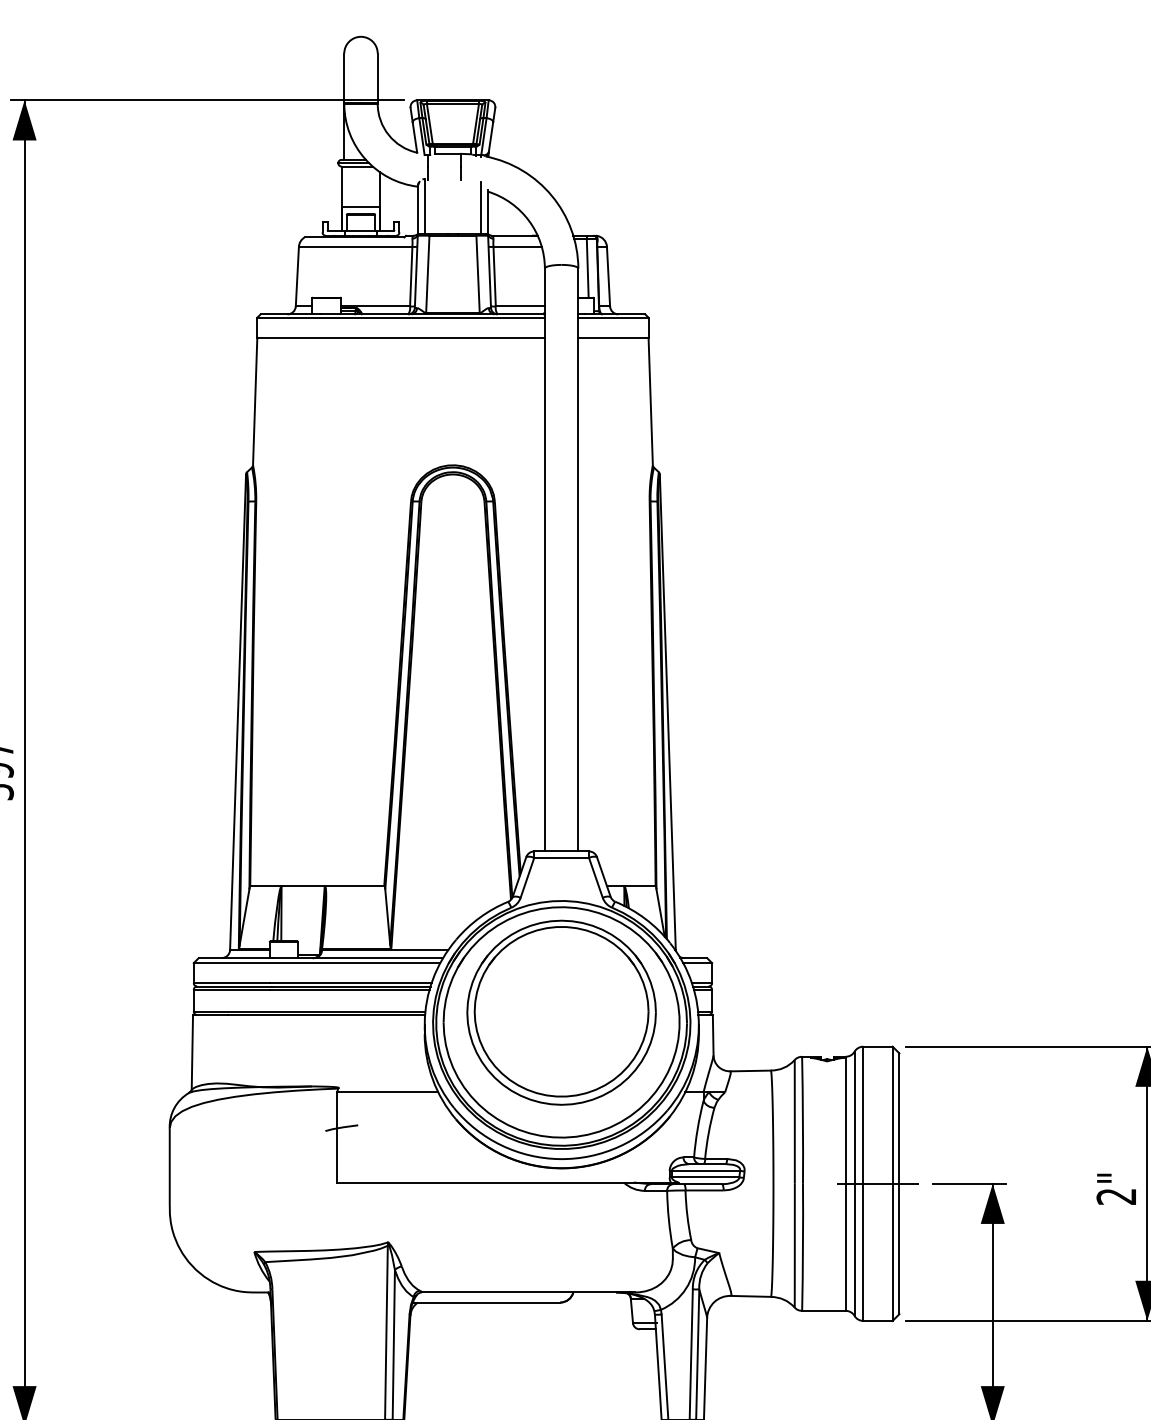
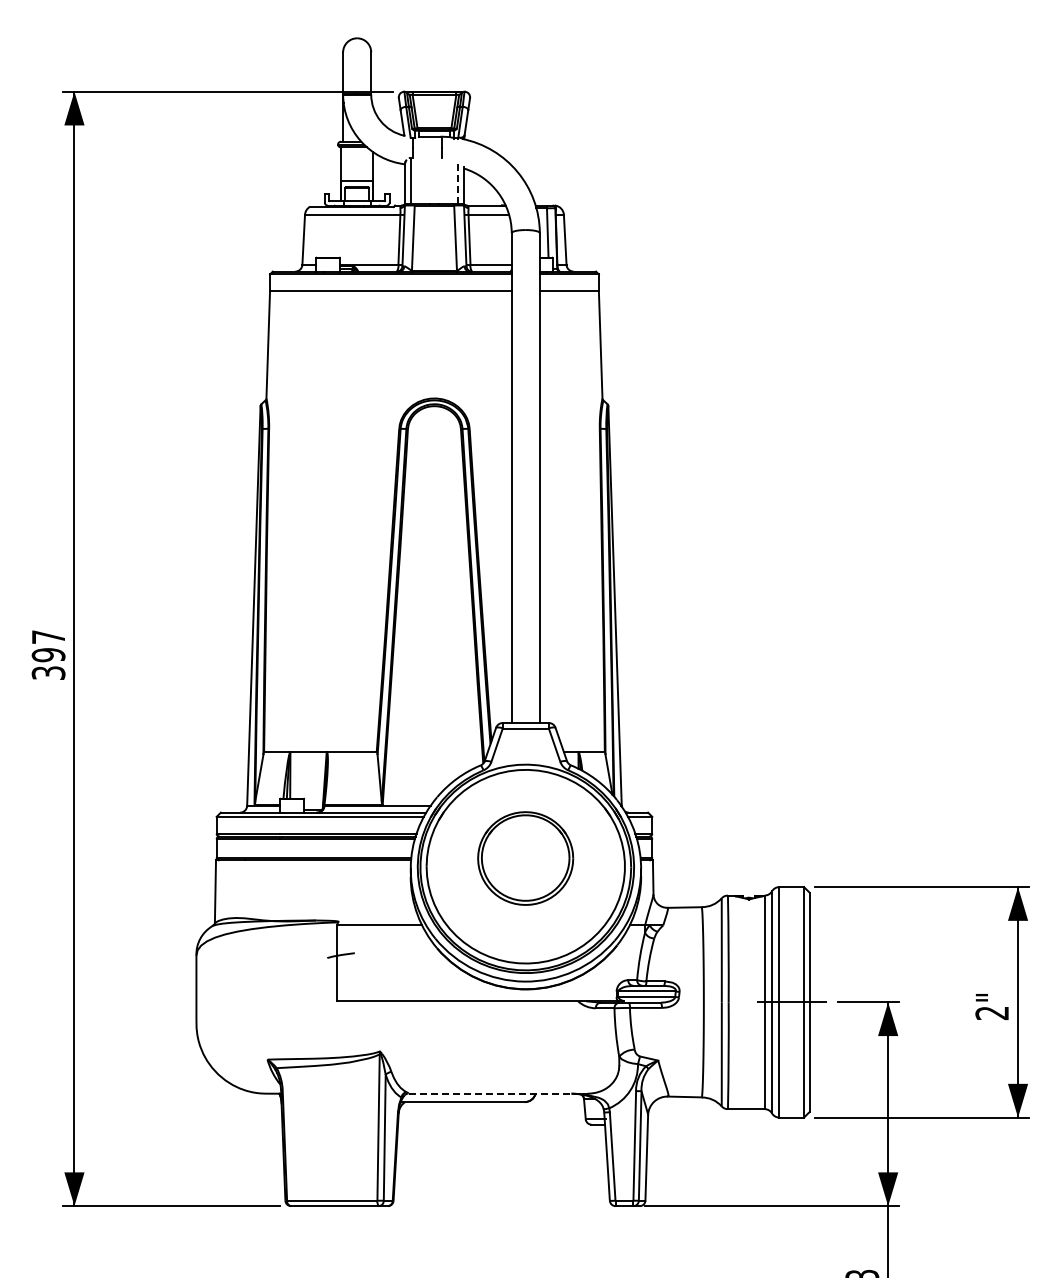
line: (481, 208) -> (458, 182), solid -> dashed
part: (561, 1012) -> (525, 858), size x0.6
line: (526, 1292) -> (496, 1093), solid -> dashed

